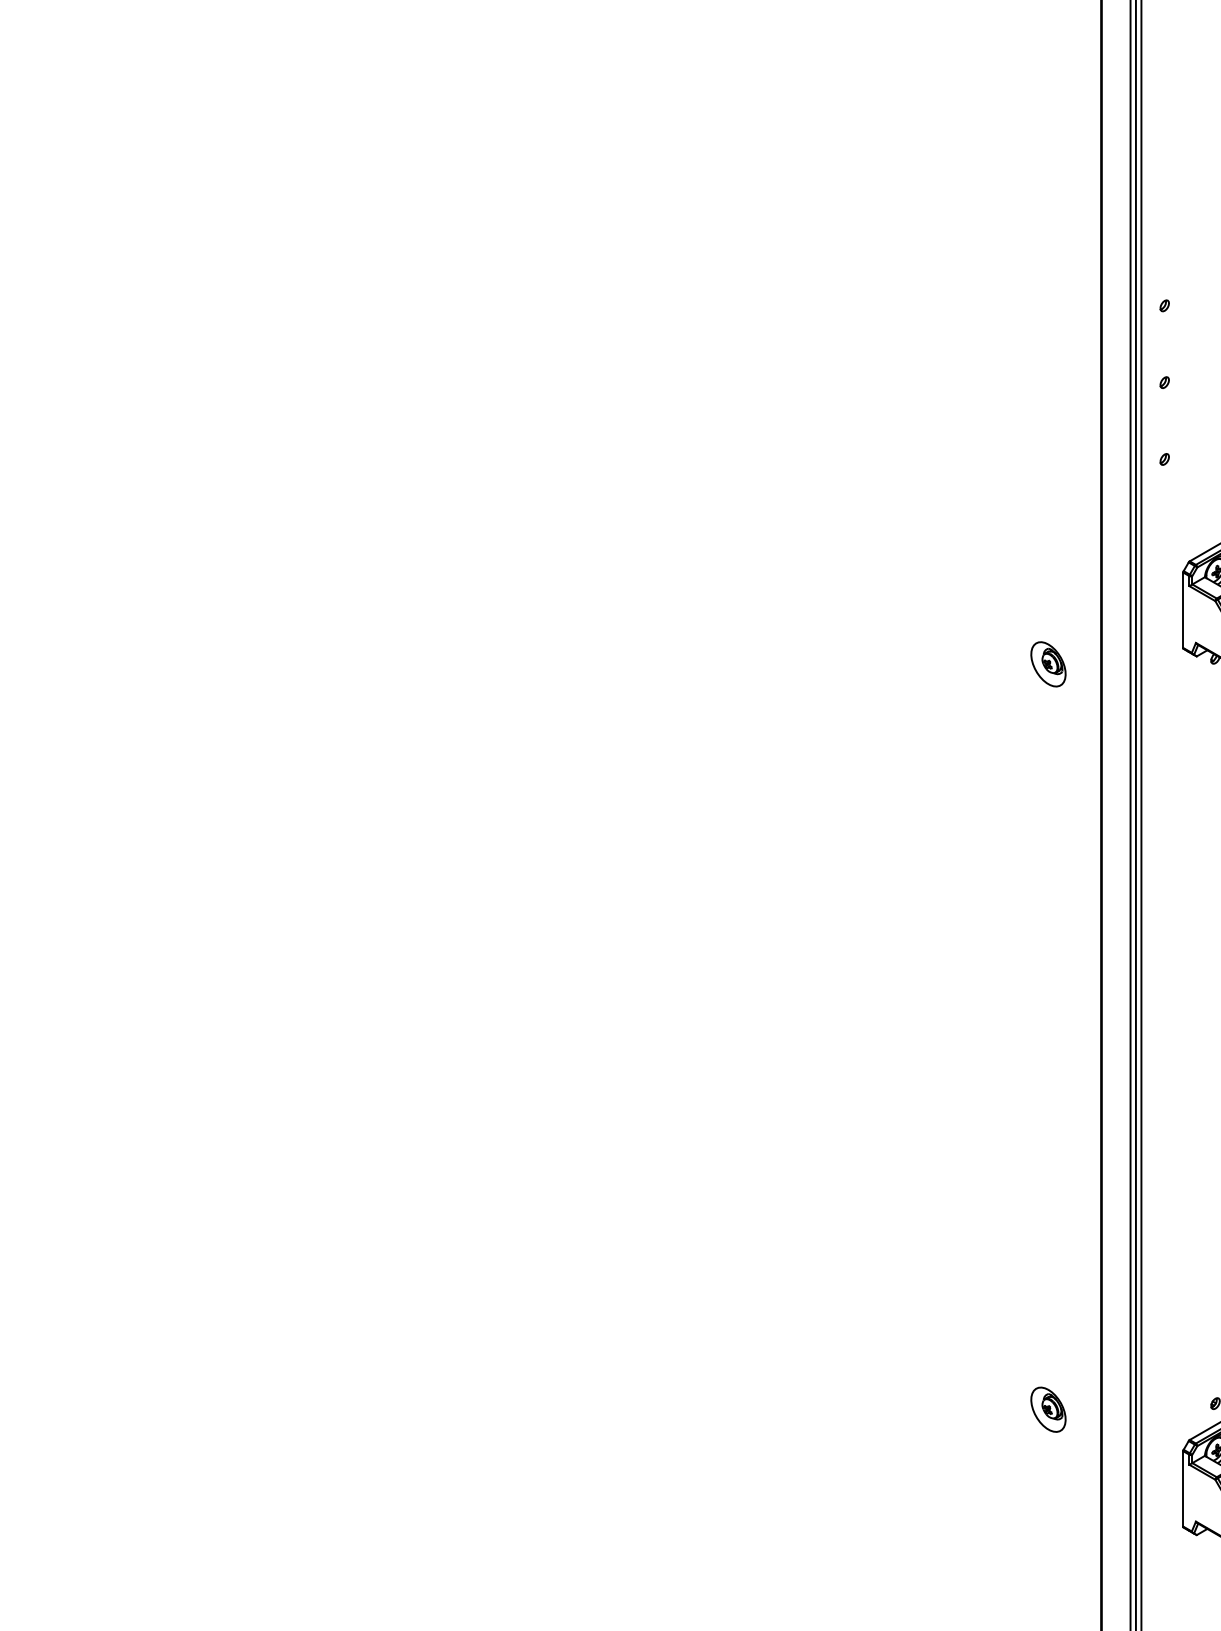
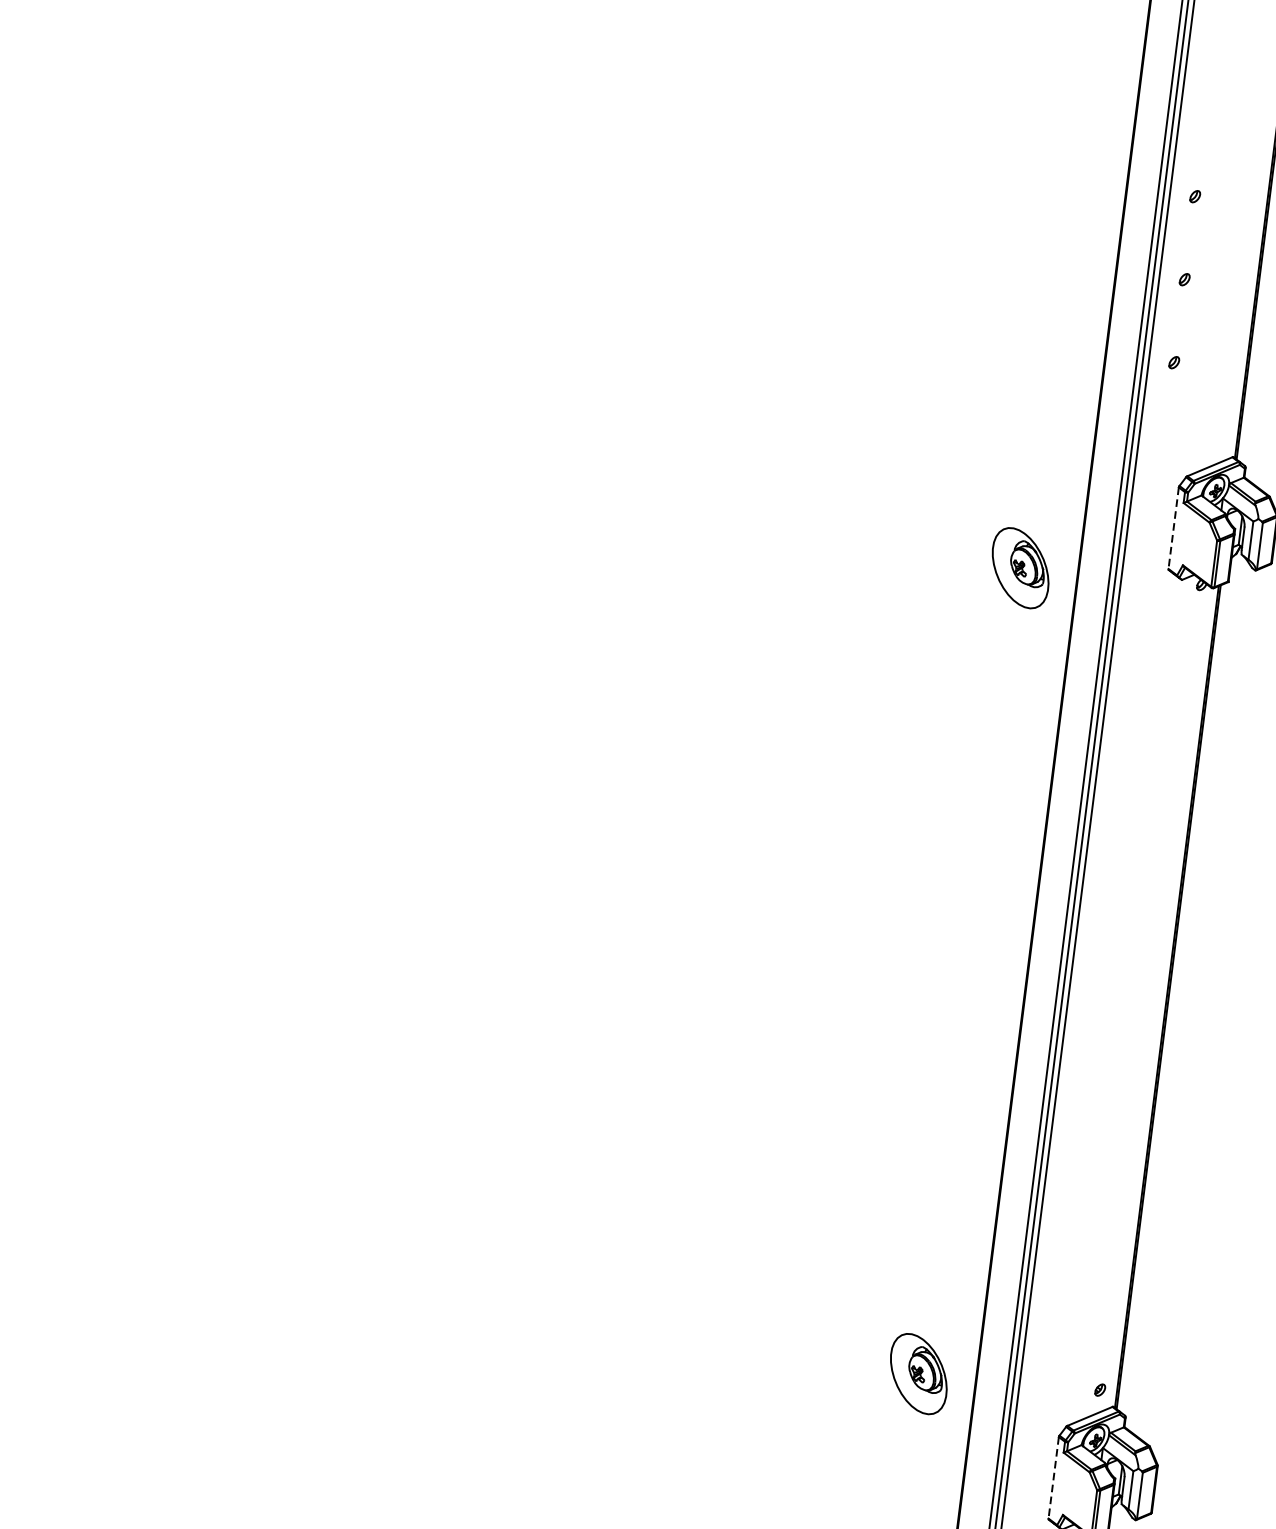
line: (1183, 610) -> (1173, 528), solid -> dashed
part: (1048, 664) -> (1020, 568), size x1.6
part: (1048, 1409) -> (918, 1373), size x1.6
line: (1183, 1488) -> (1054, 1477), solid -> dashed

